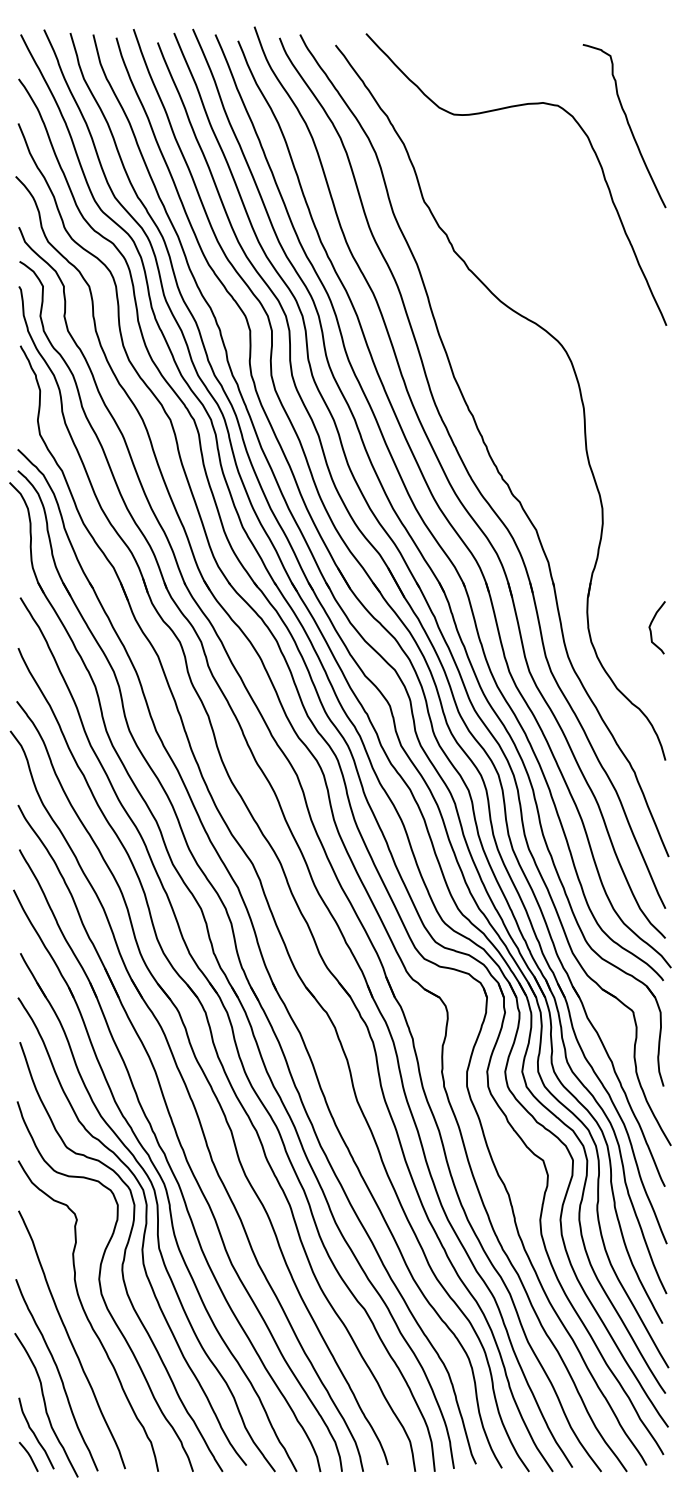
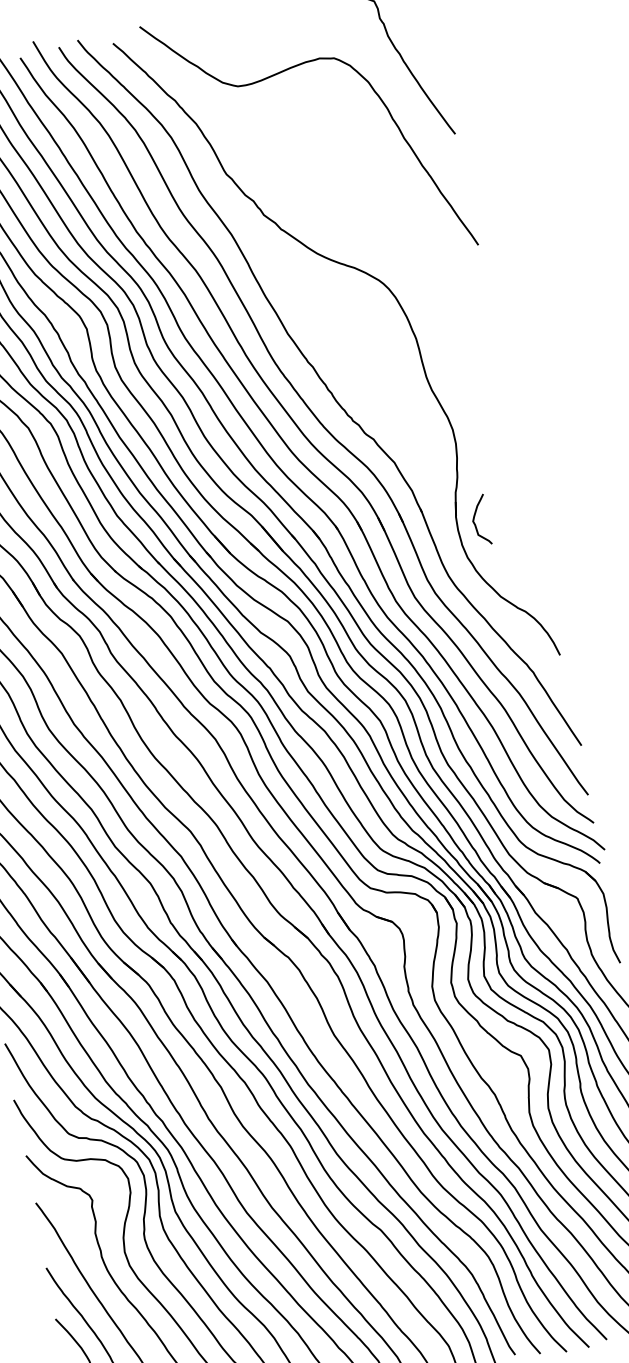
curve: (651, 625) -> (474, 519), moved

